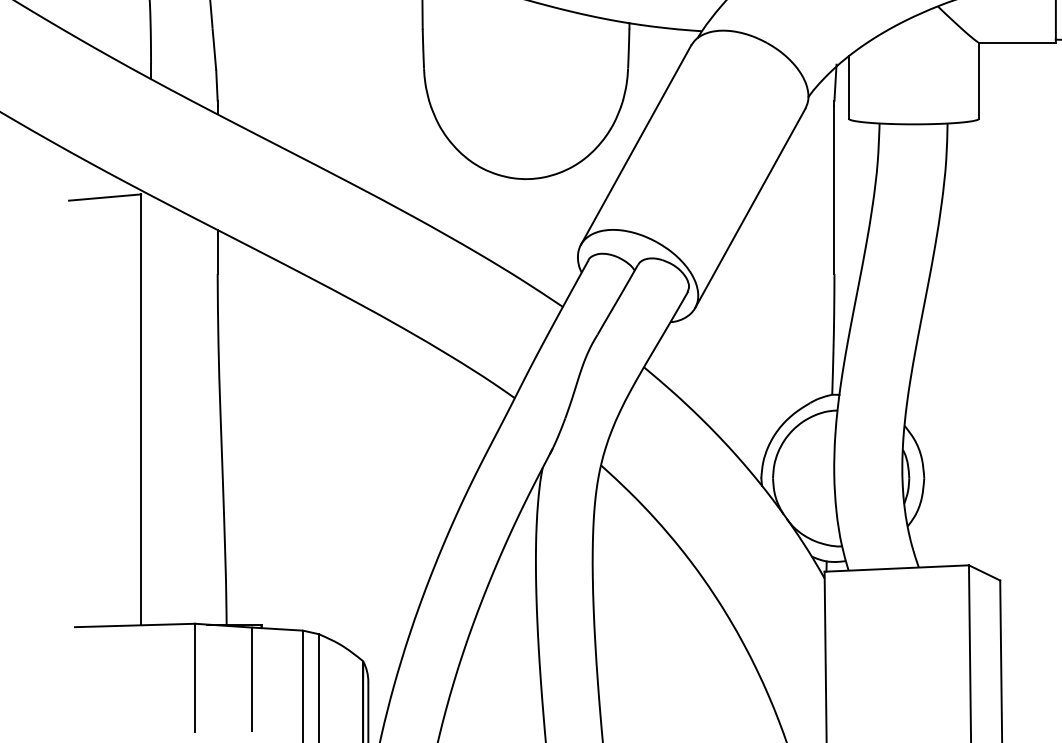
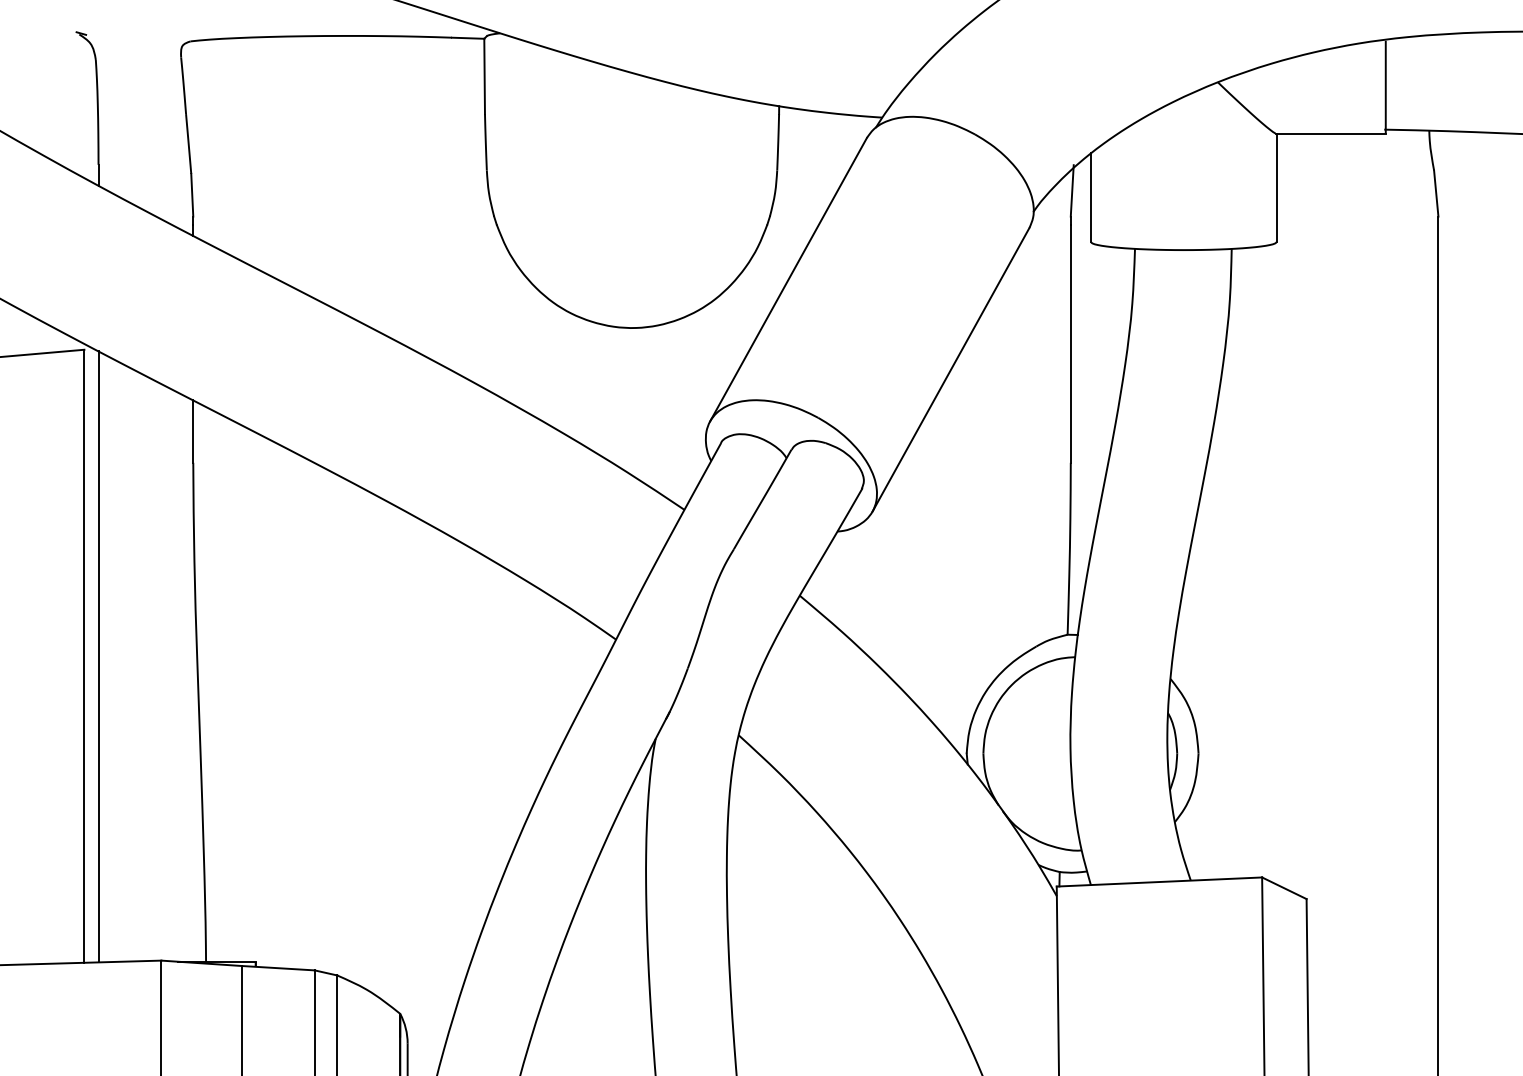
line: (151, 410) -> (98, 656), added

